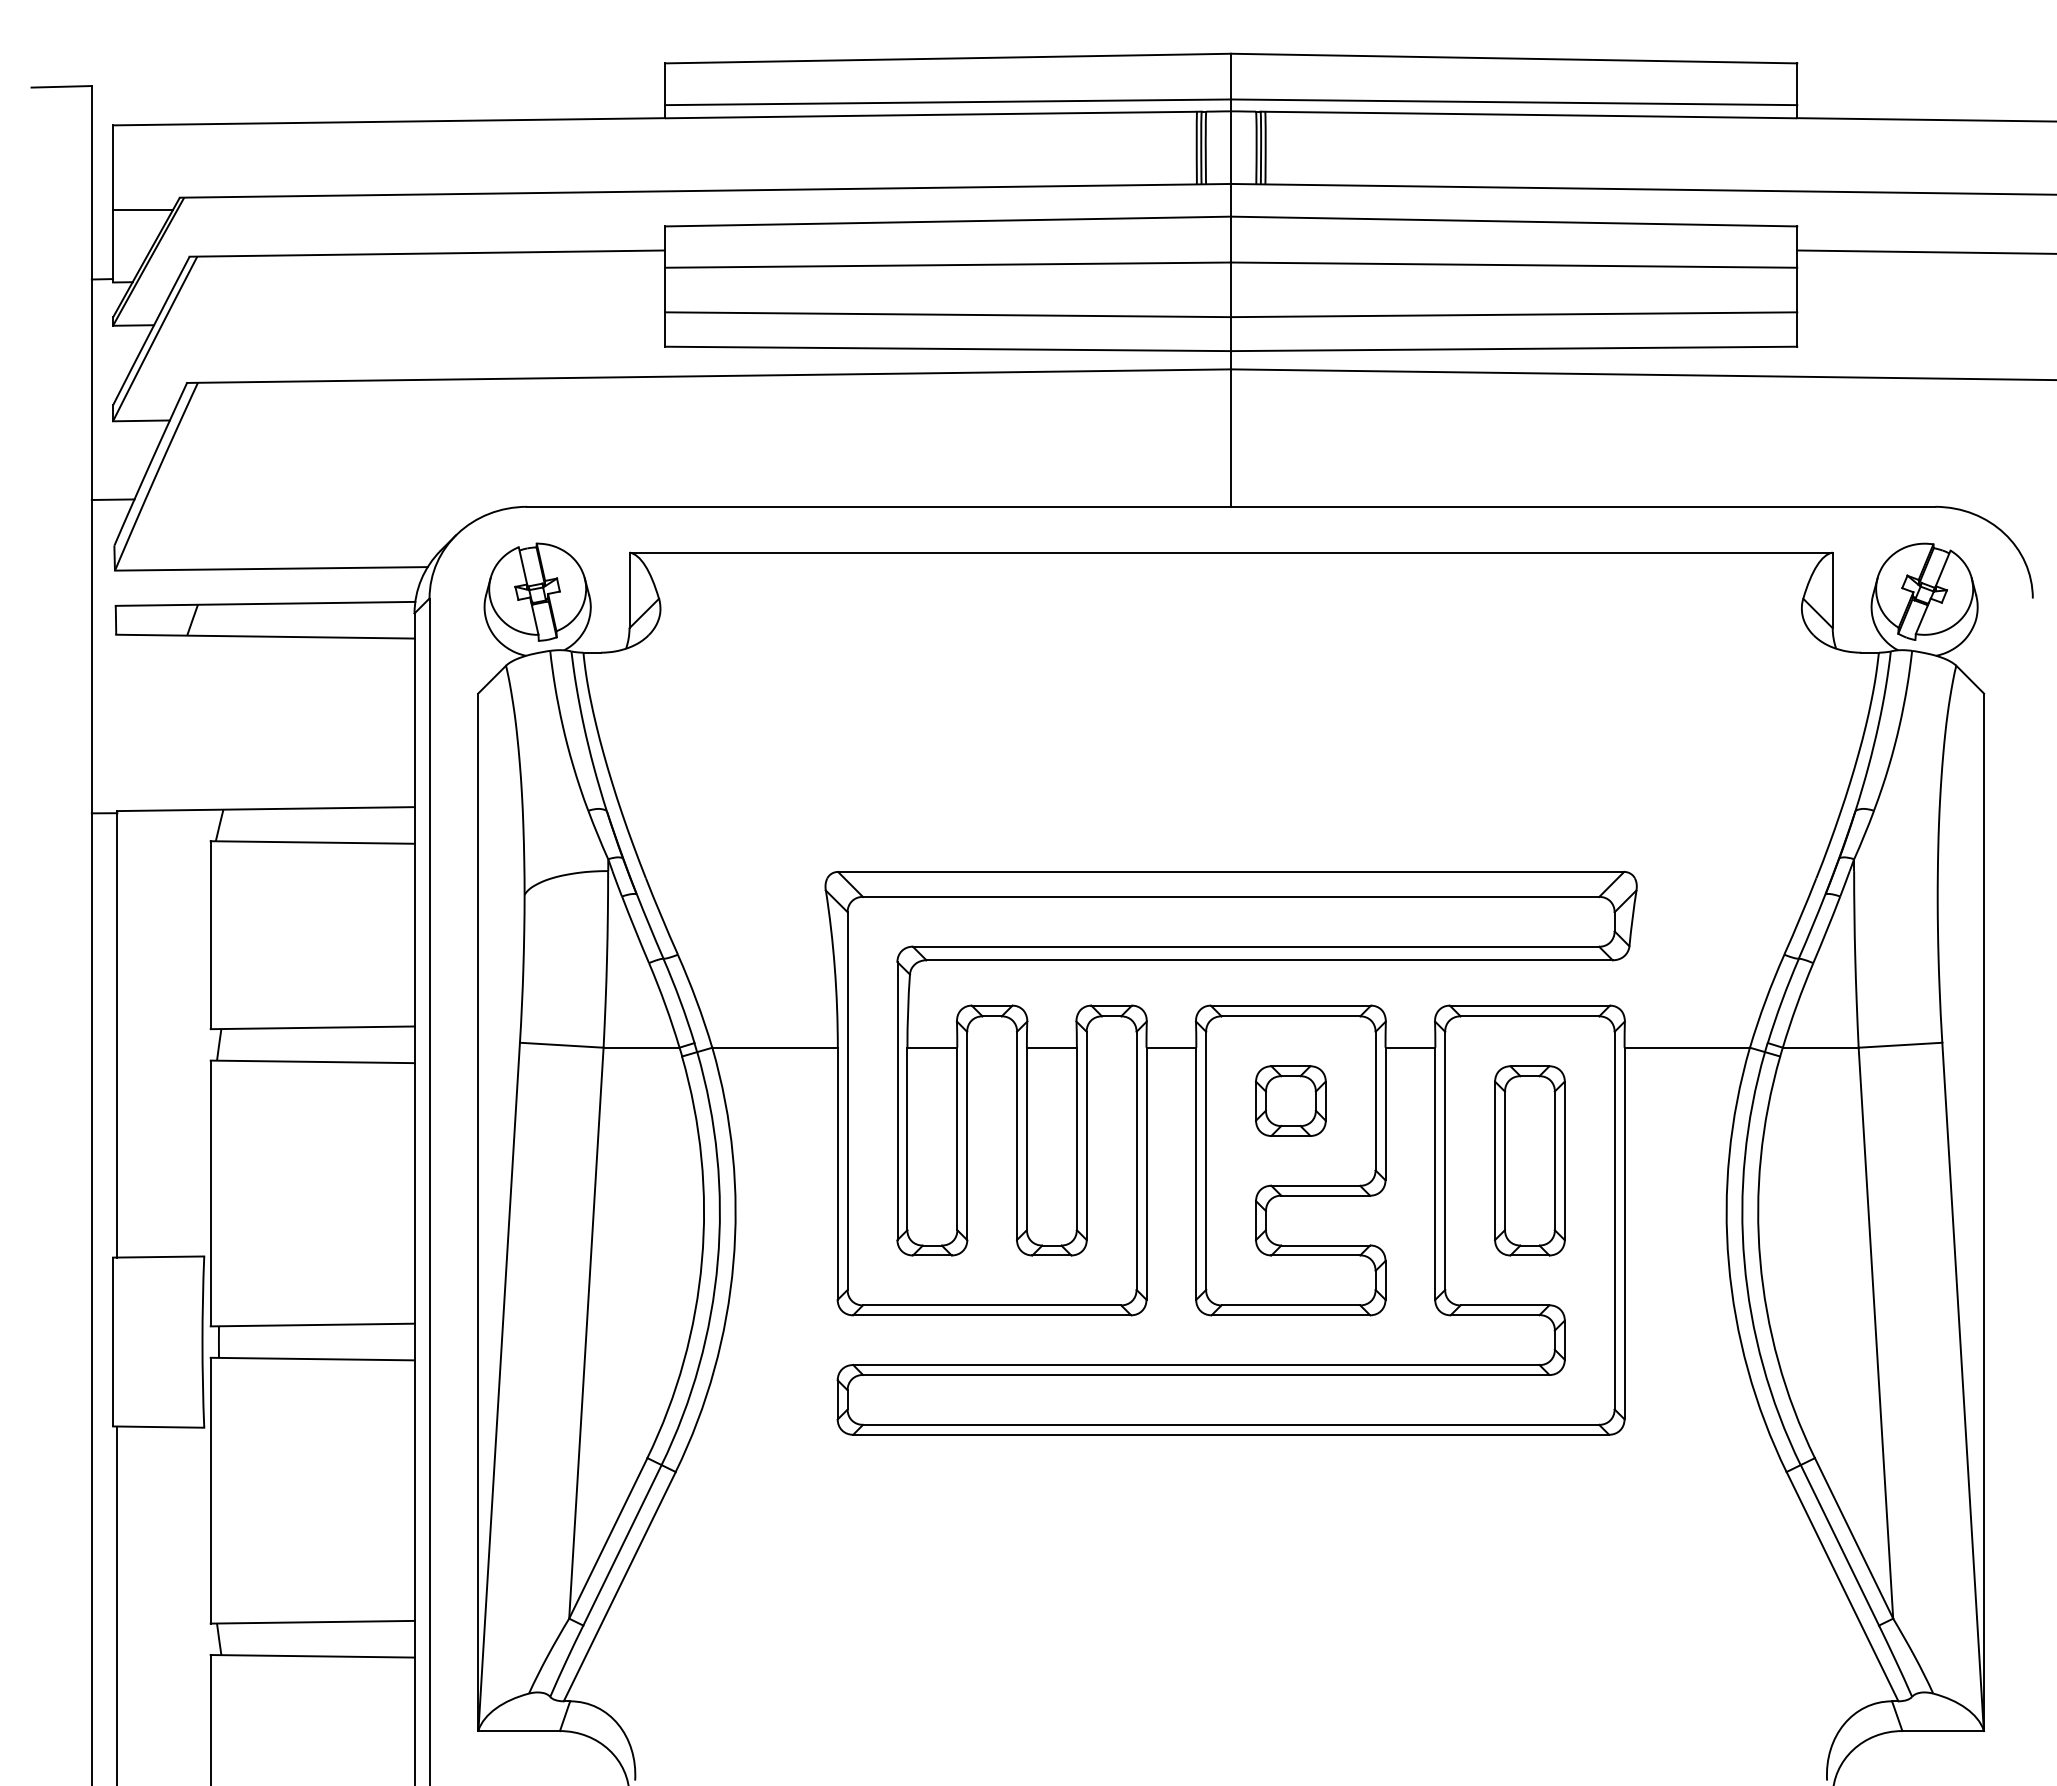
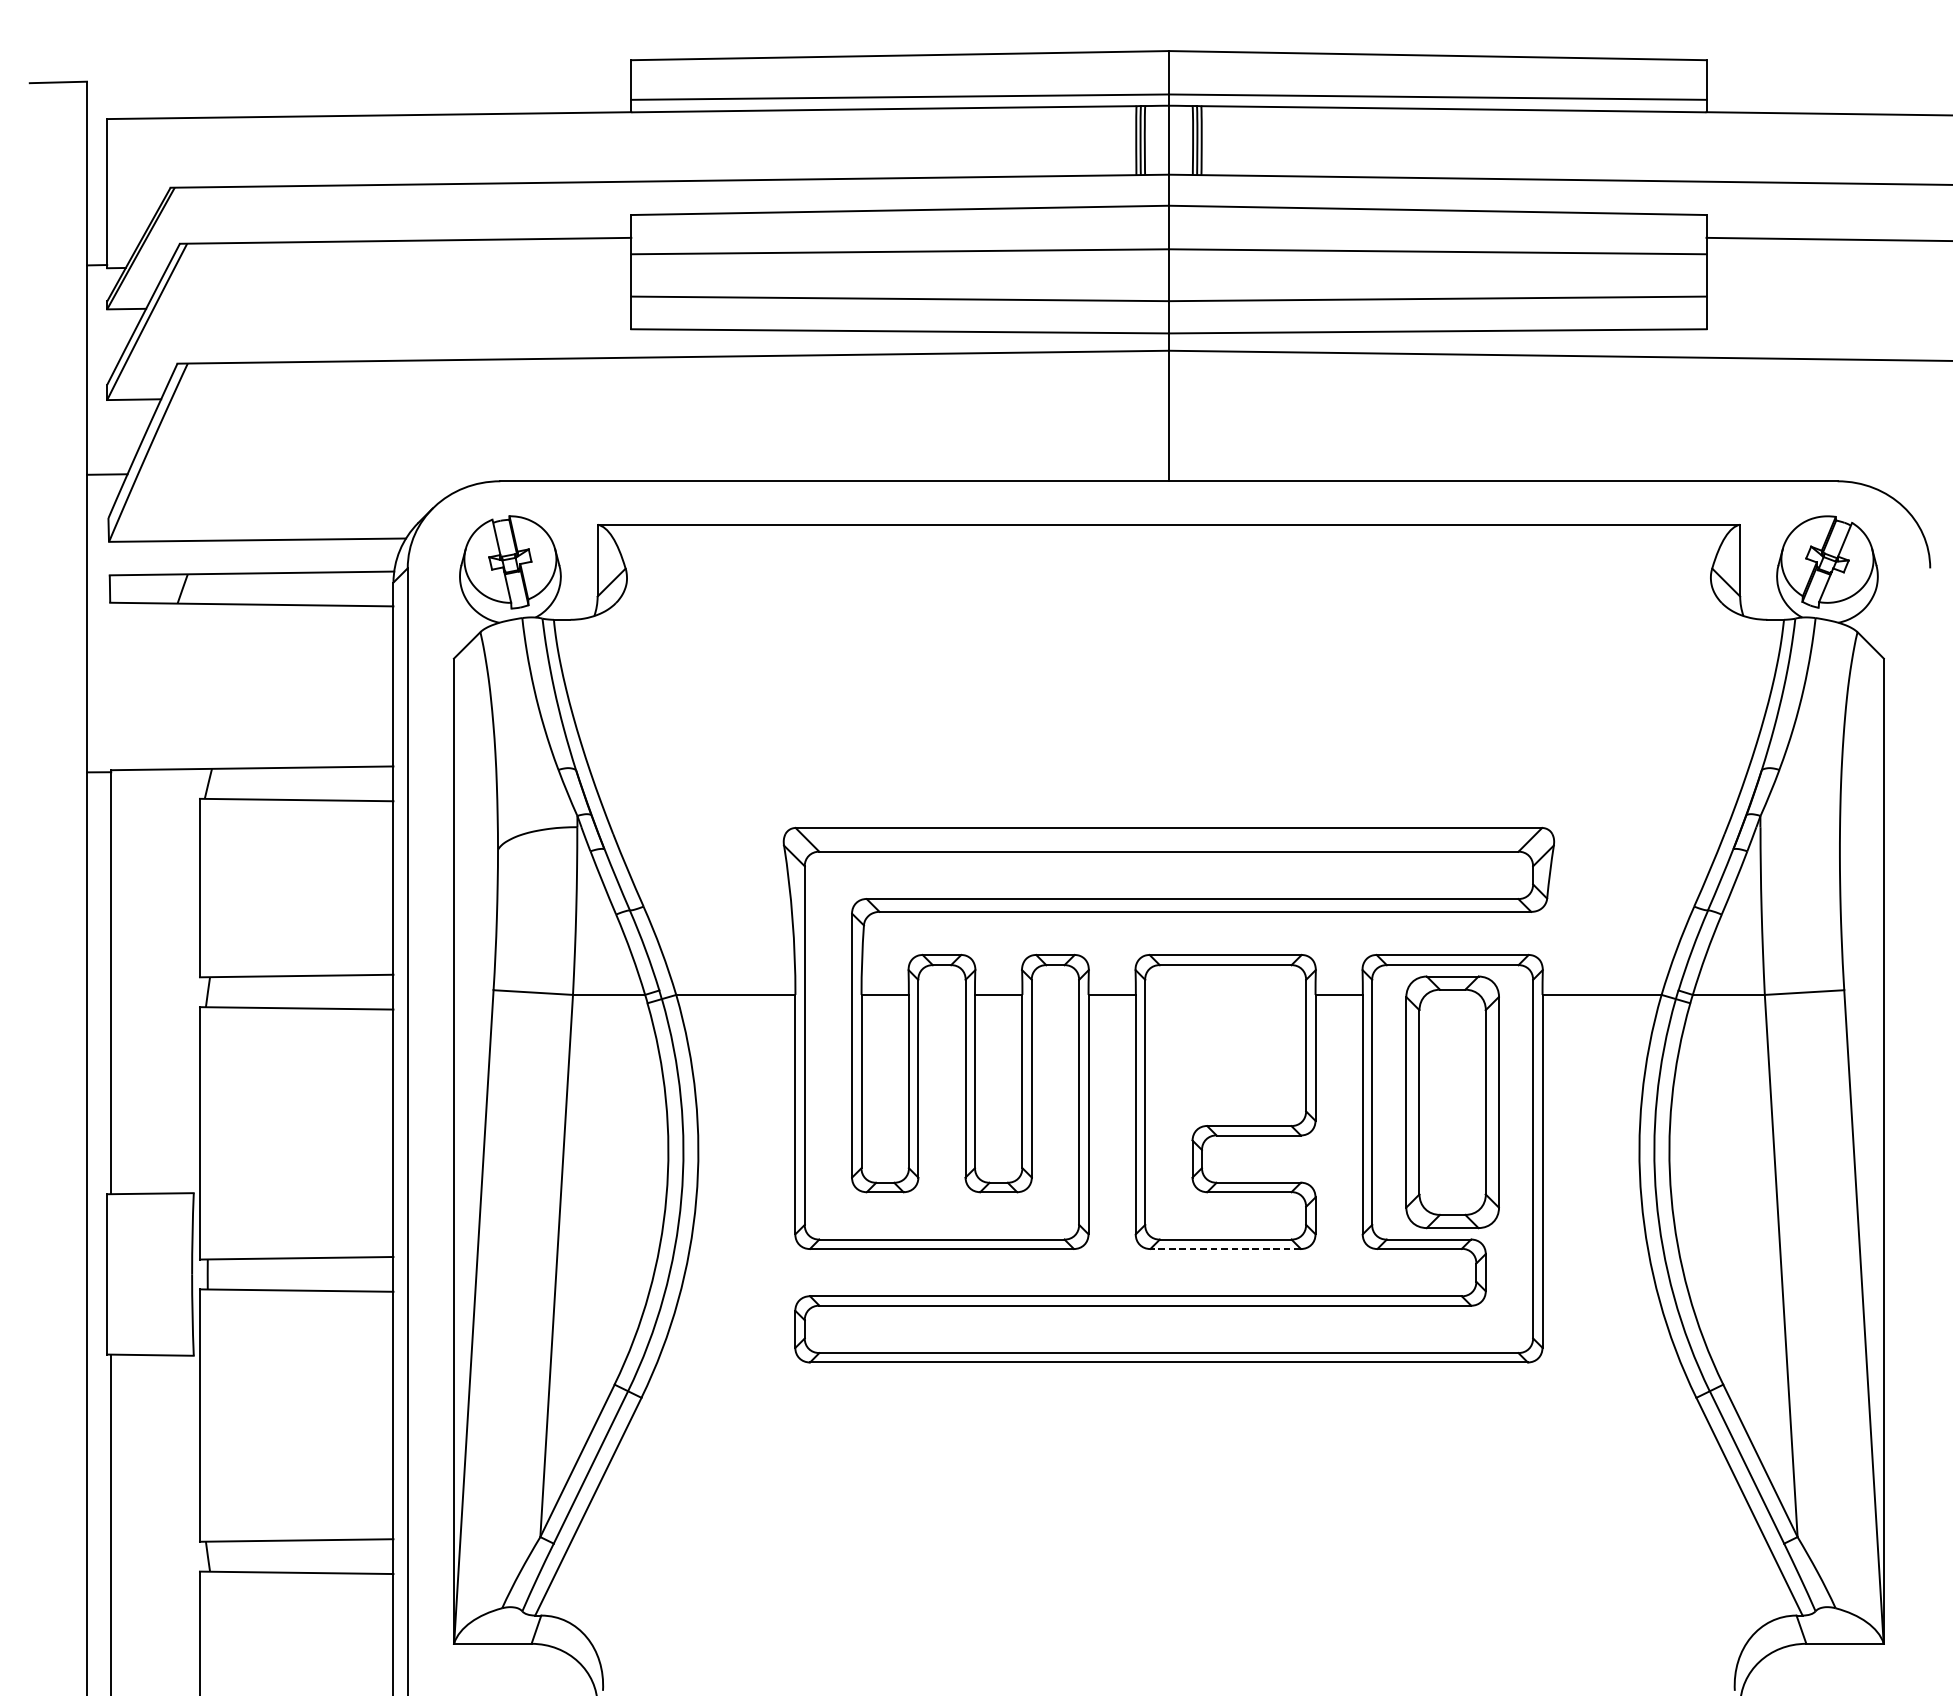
line: (143, 209) -> (136, 198), removed
part: (1290, 1100) -> (1225, 1045), removed
part: (1529, 1160) -> (1452, 1102), size x1.4
line: (1290, 1315) -> (1225, 1249), solid -> dashed

